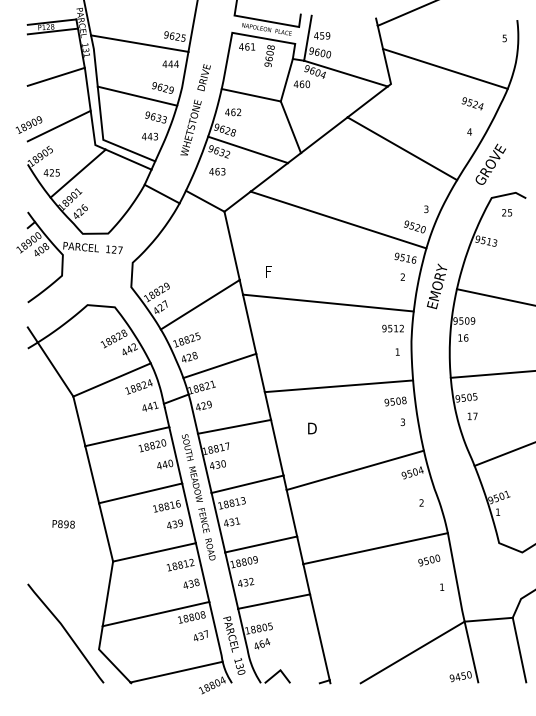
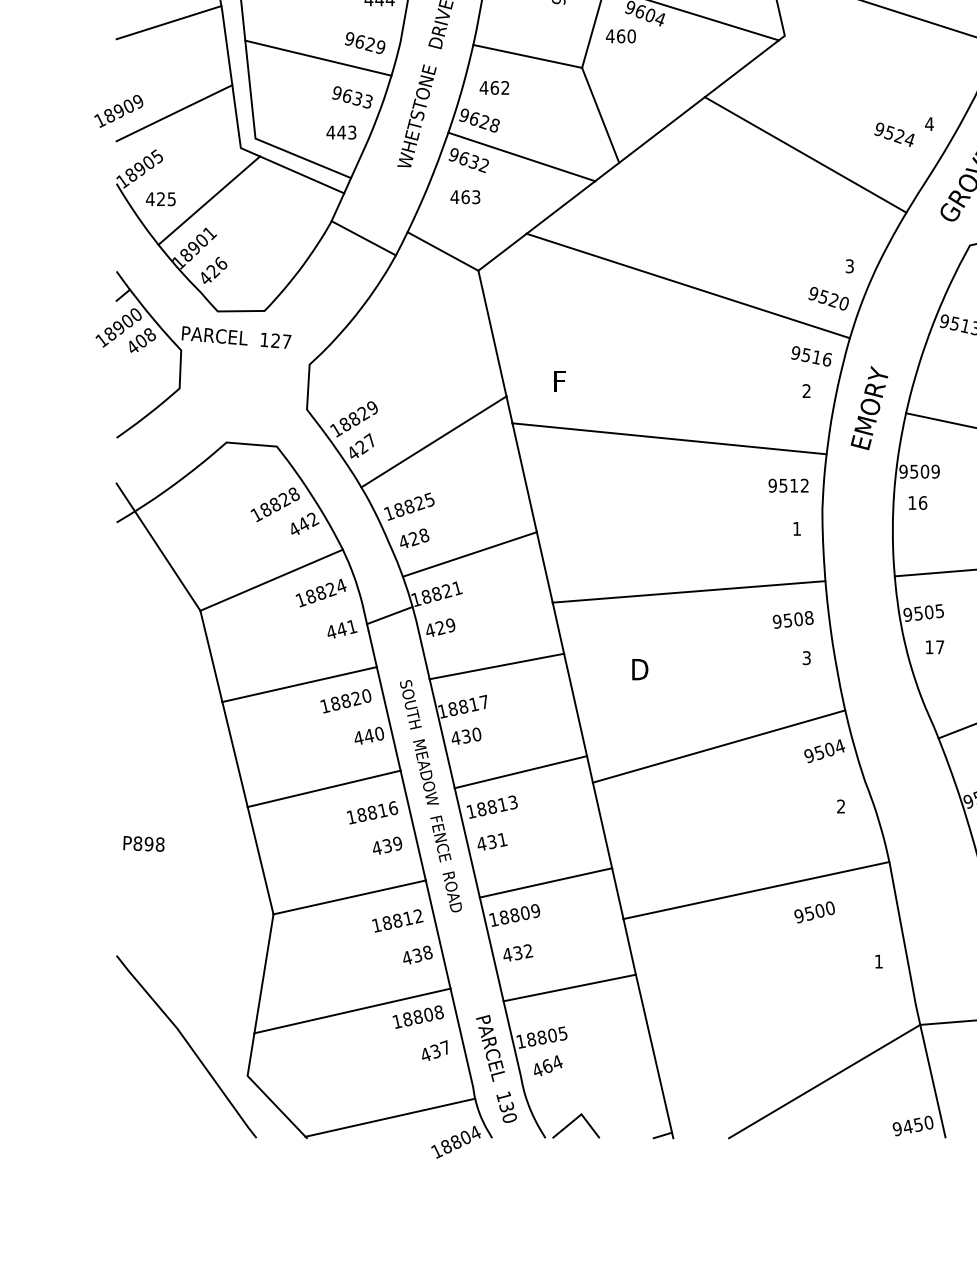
text: (472, 103) -> (894, 134), moved
text: (63, 524) -> (143, 844), moved
text: (429, 560) -> (815, 912), moved

